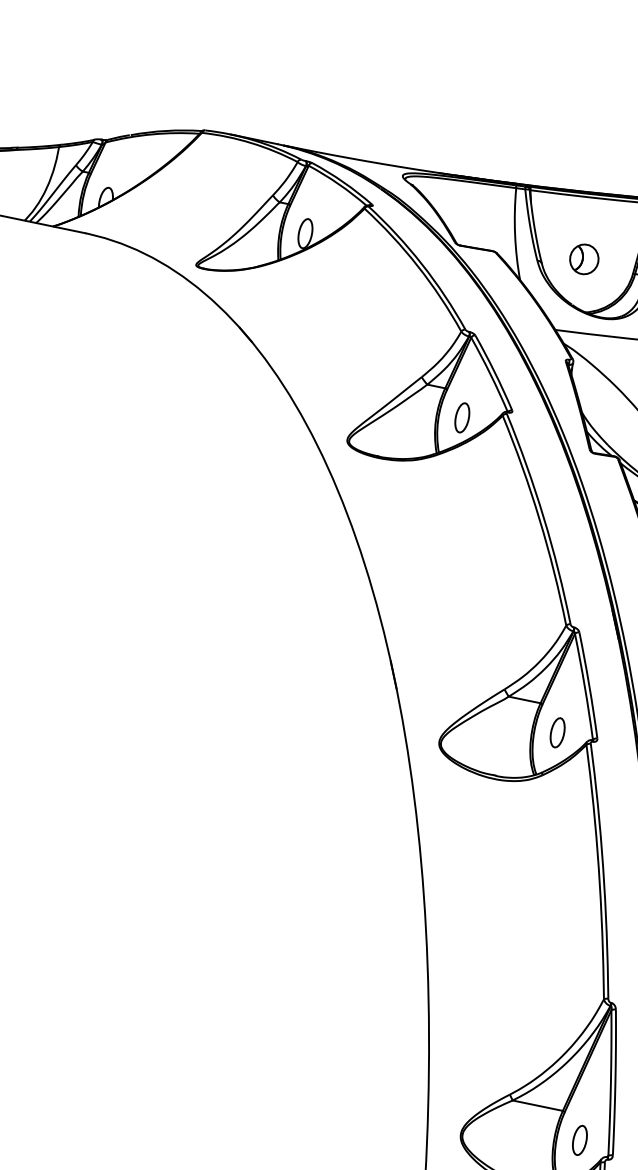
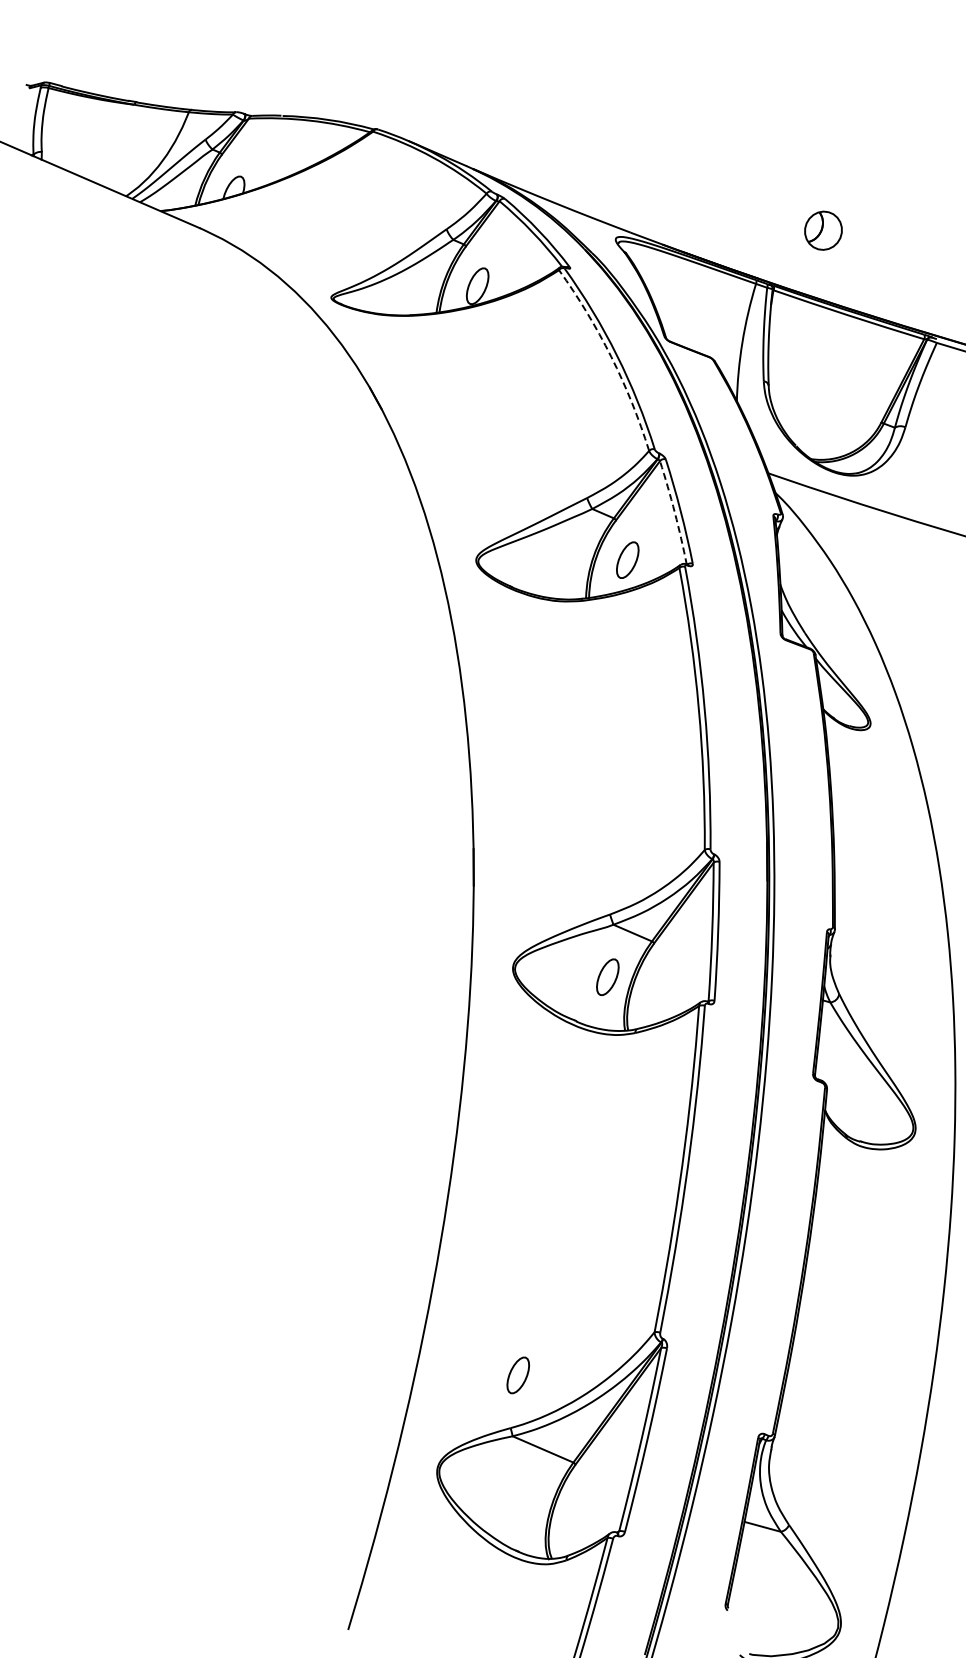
part: (584, 259) -> (823, 230), moved
arc: (417, 265) -> (611, 356), solid -> dashed
arc: (490, 374) -> (674, 512), solid -> dashed
part: (557, 732) -> (607, 976), moved
part: (579, 1140) -> (517, 1375), moved

